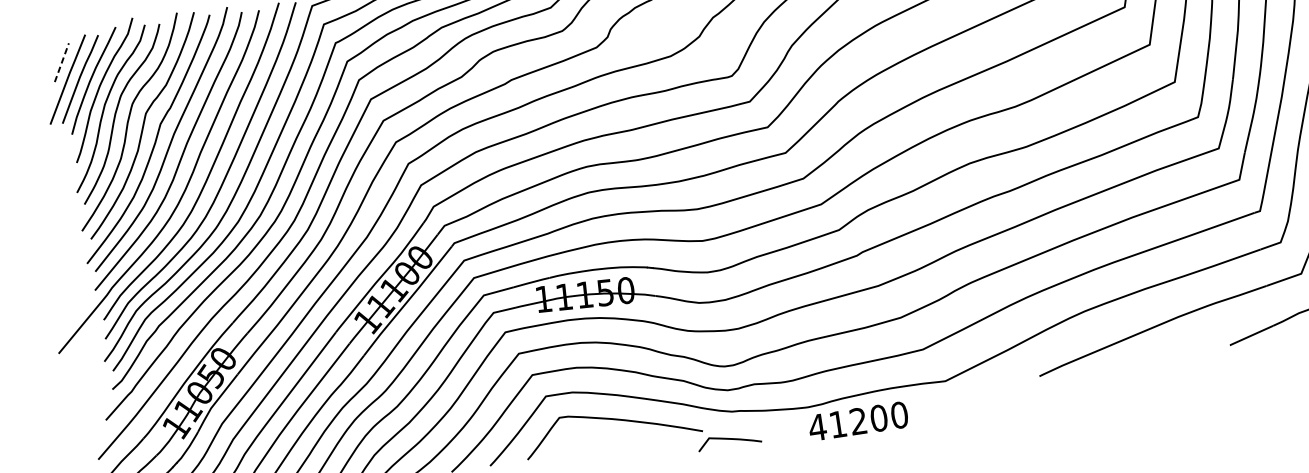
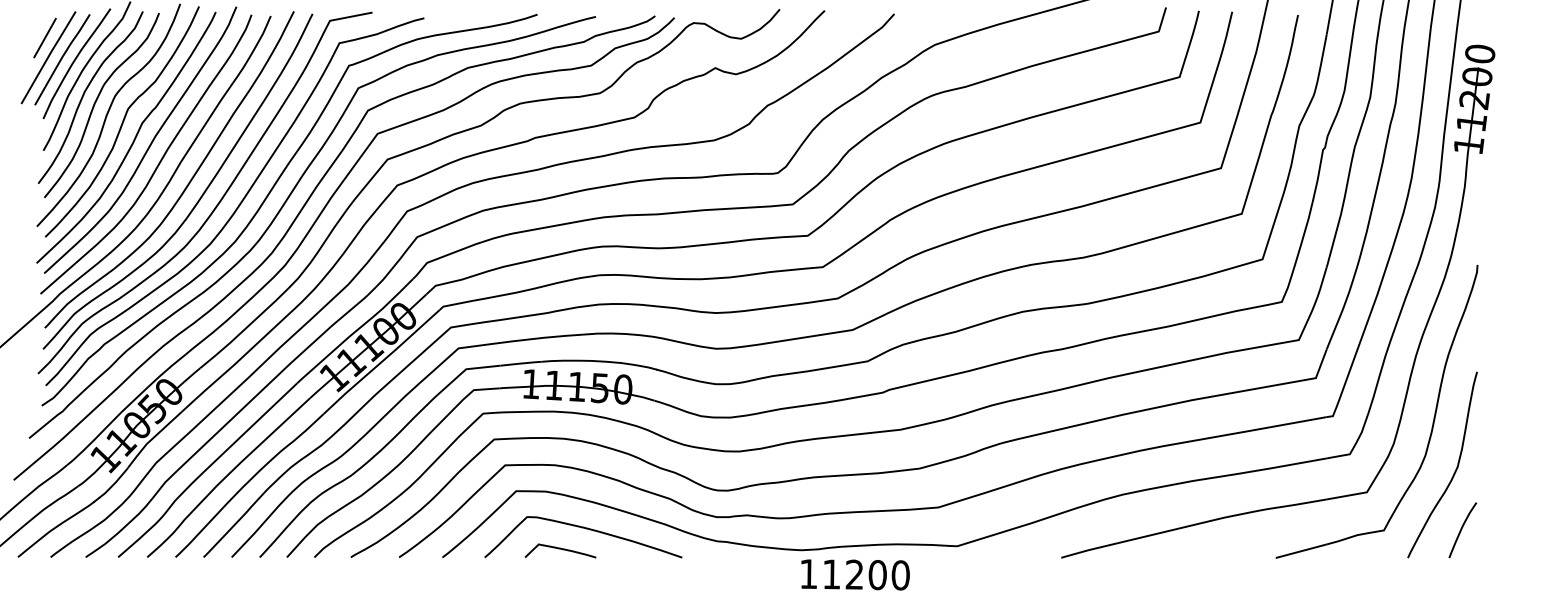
line: (62, 62) -> (45, 38), dashed -> solid
text: (817, 426) -> (808, 573), 41200 -> 11200
curve: (729, 439) -> (560, 549), moved

